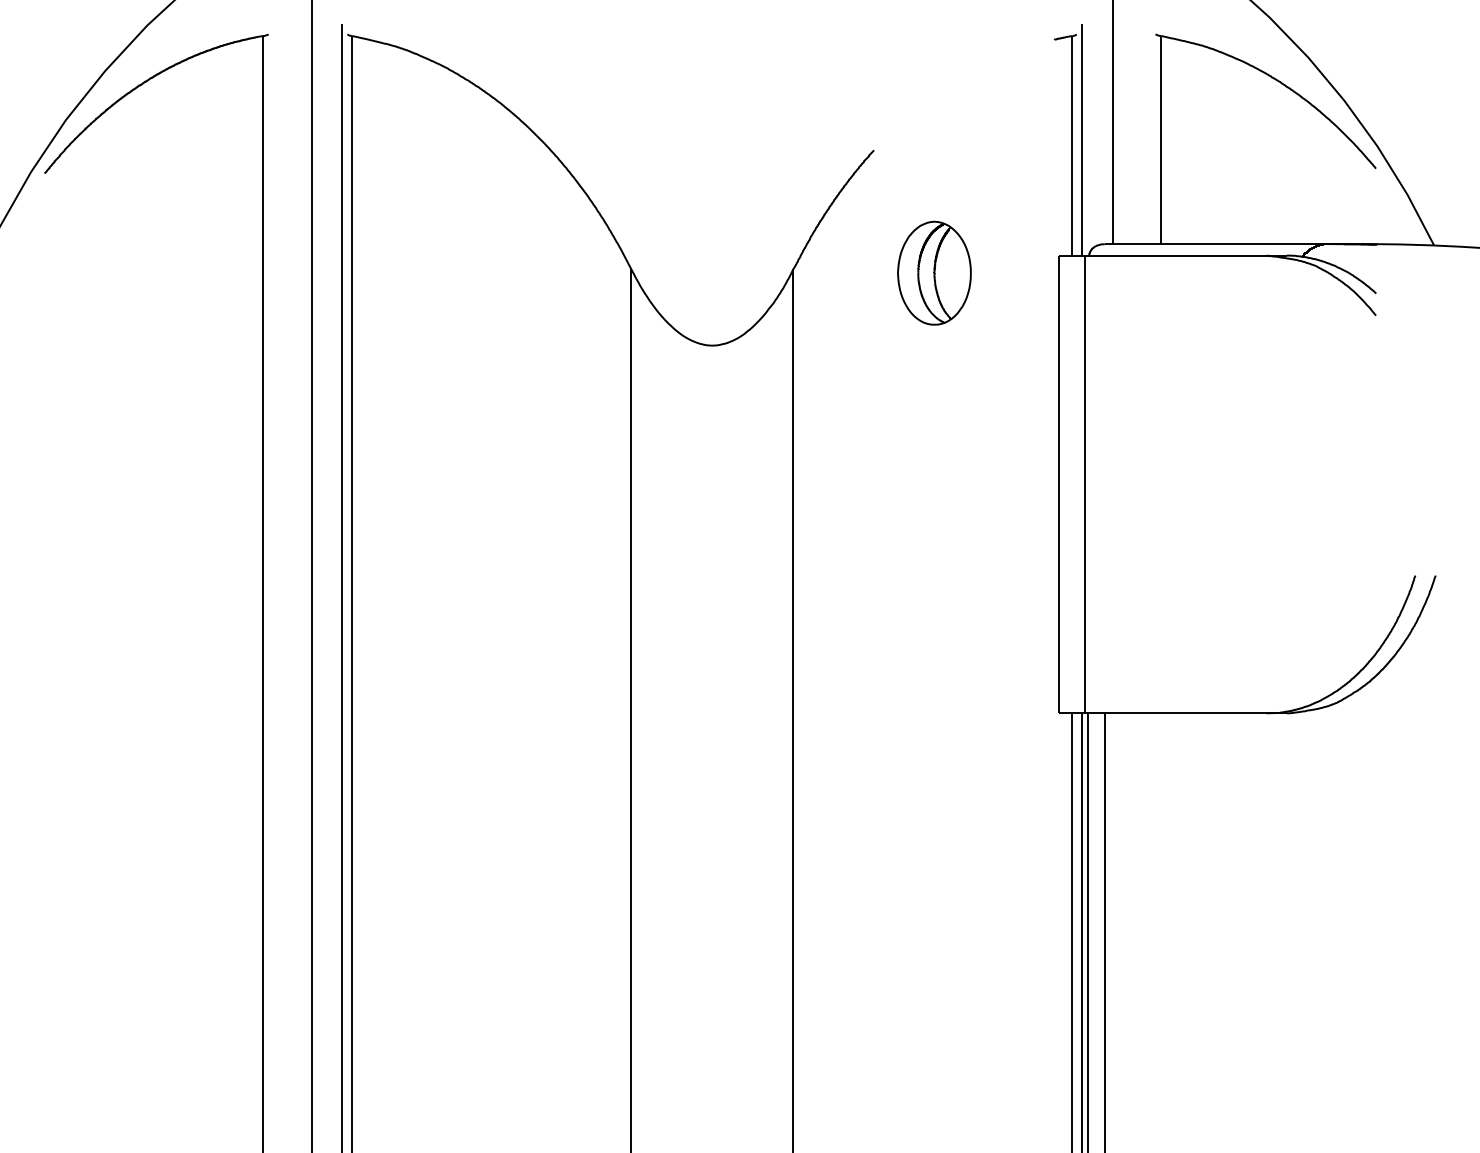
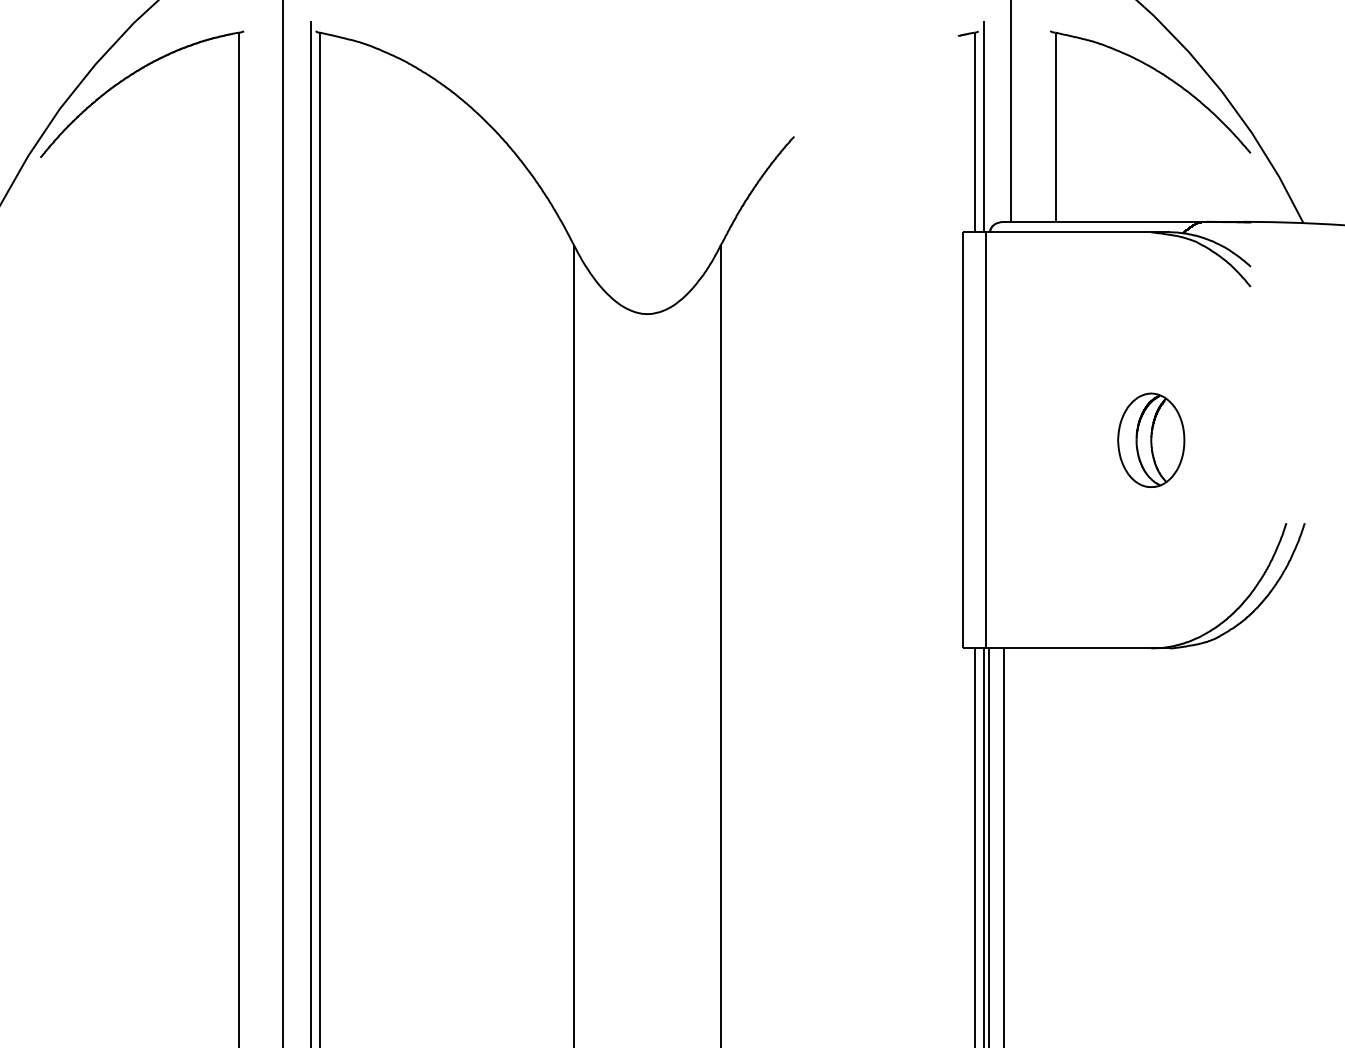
part: (934, 272) -> (1151, 439), moved

